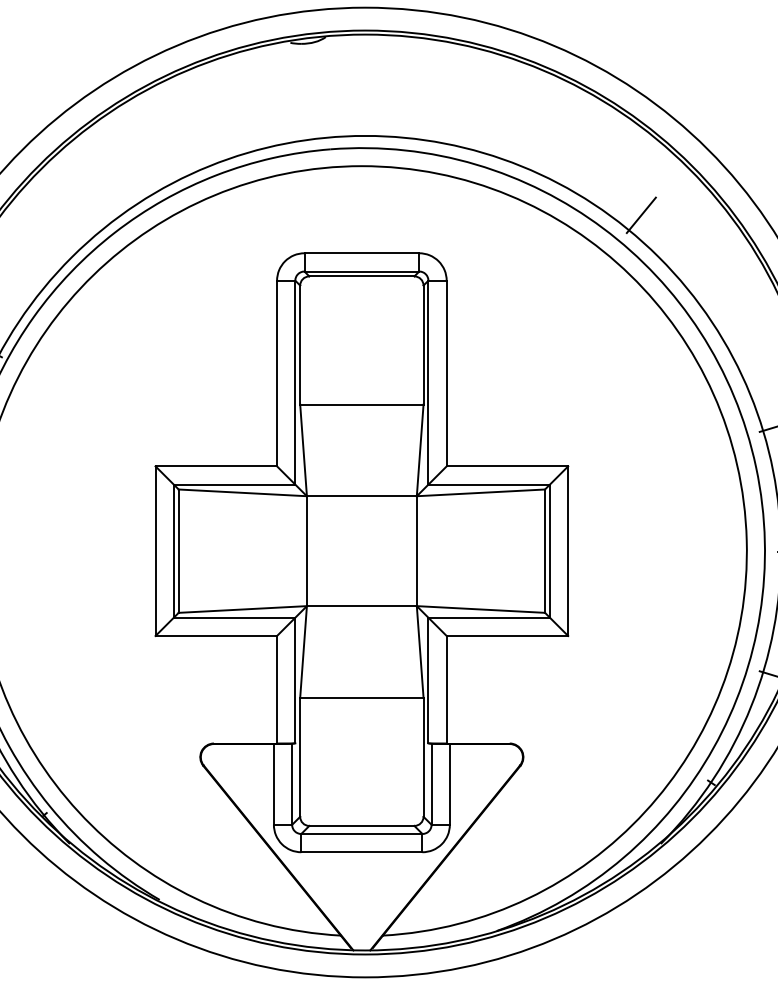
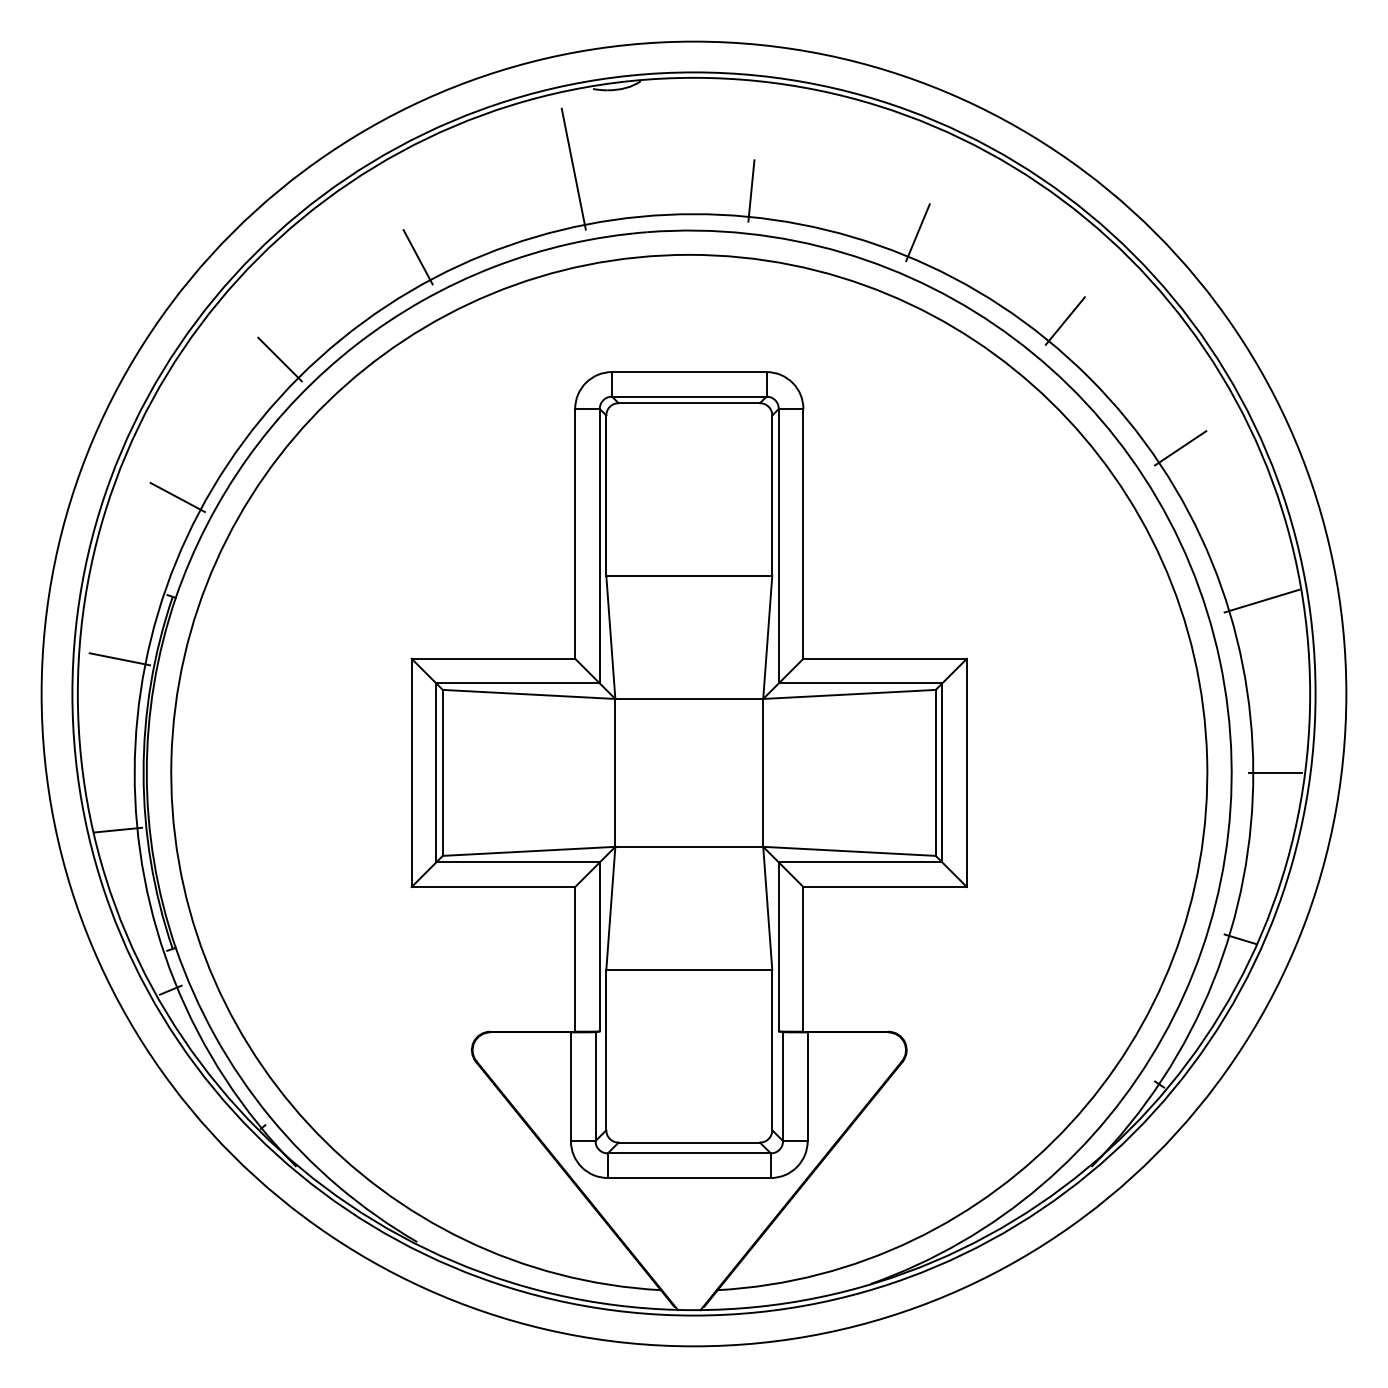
line: (275, 101) -> (573, 168), added
line: (408, 118) -> (751, 190), added
line: (531, 149) -> (917, 232), added
line: (159, 168) -> (417, 257), added
line: (57, 243) -> (279, 359), added
line: (726, 310) -> (1180, 448), added

